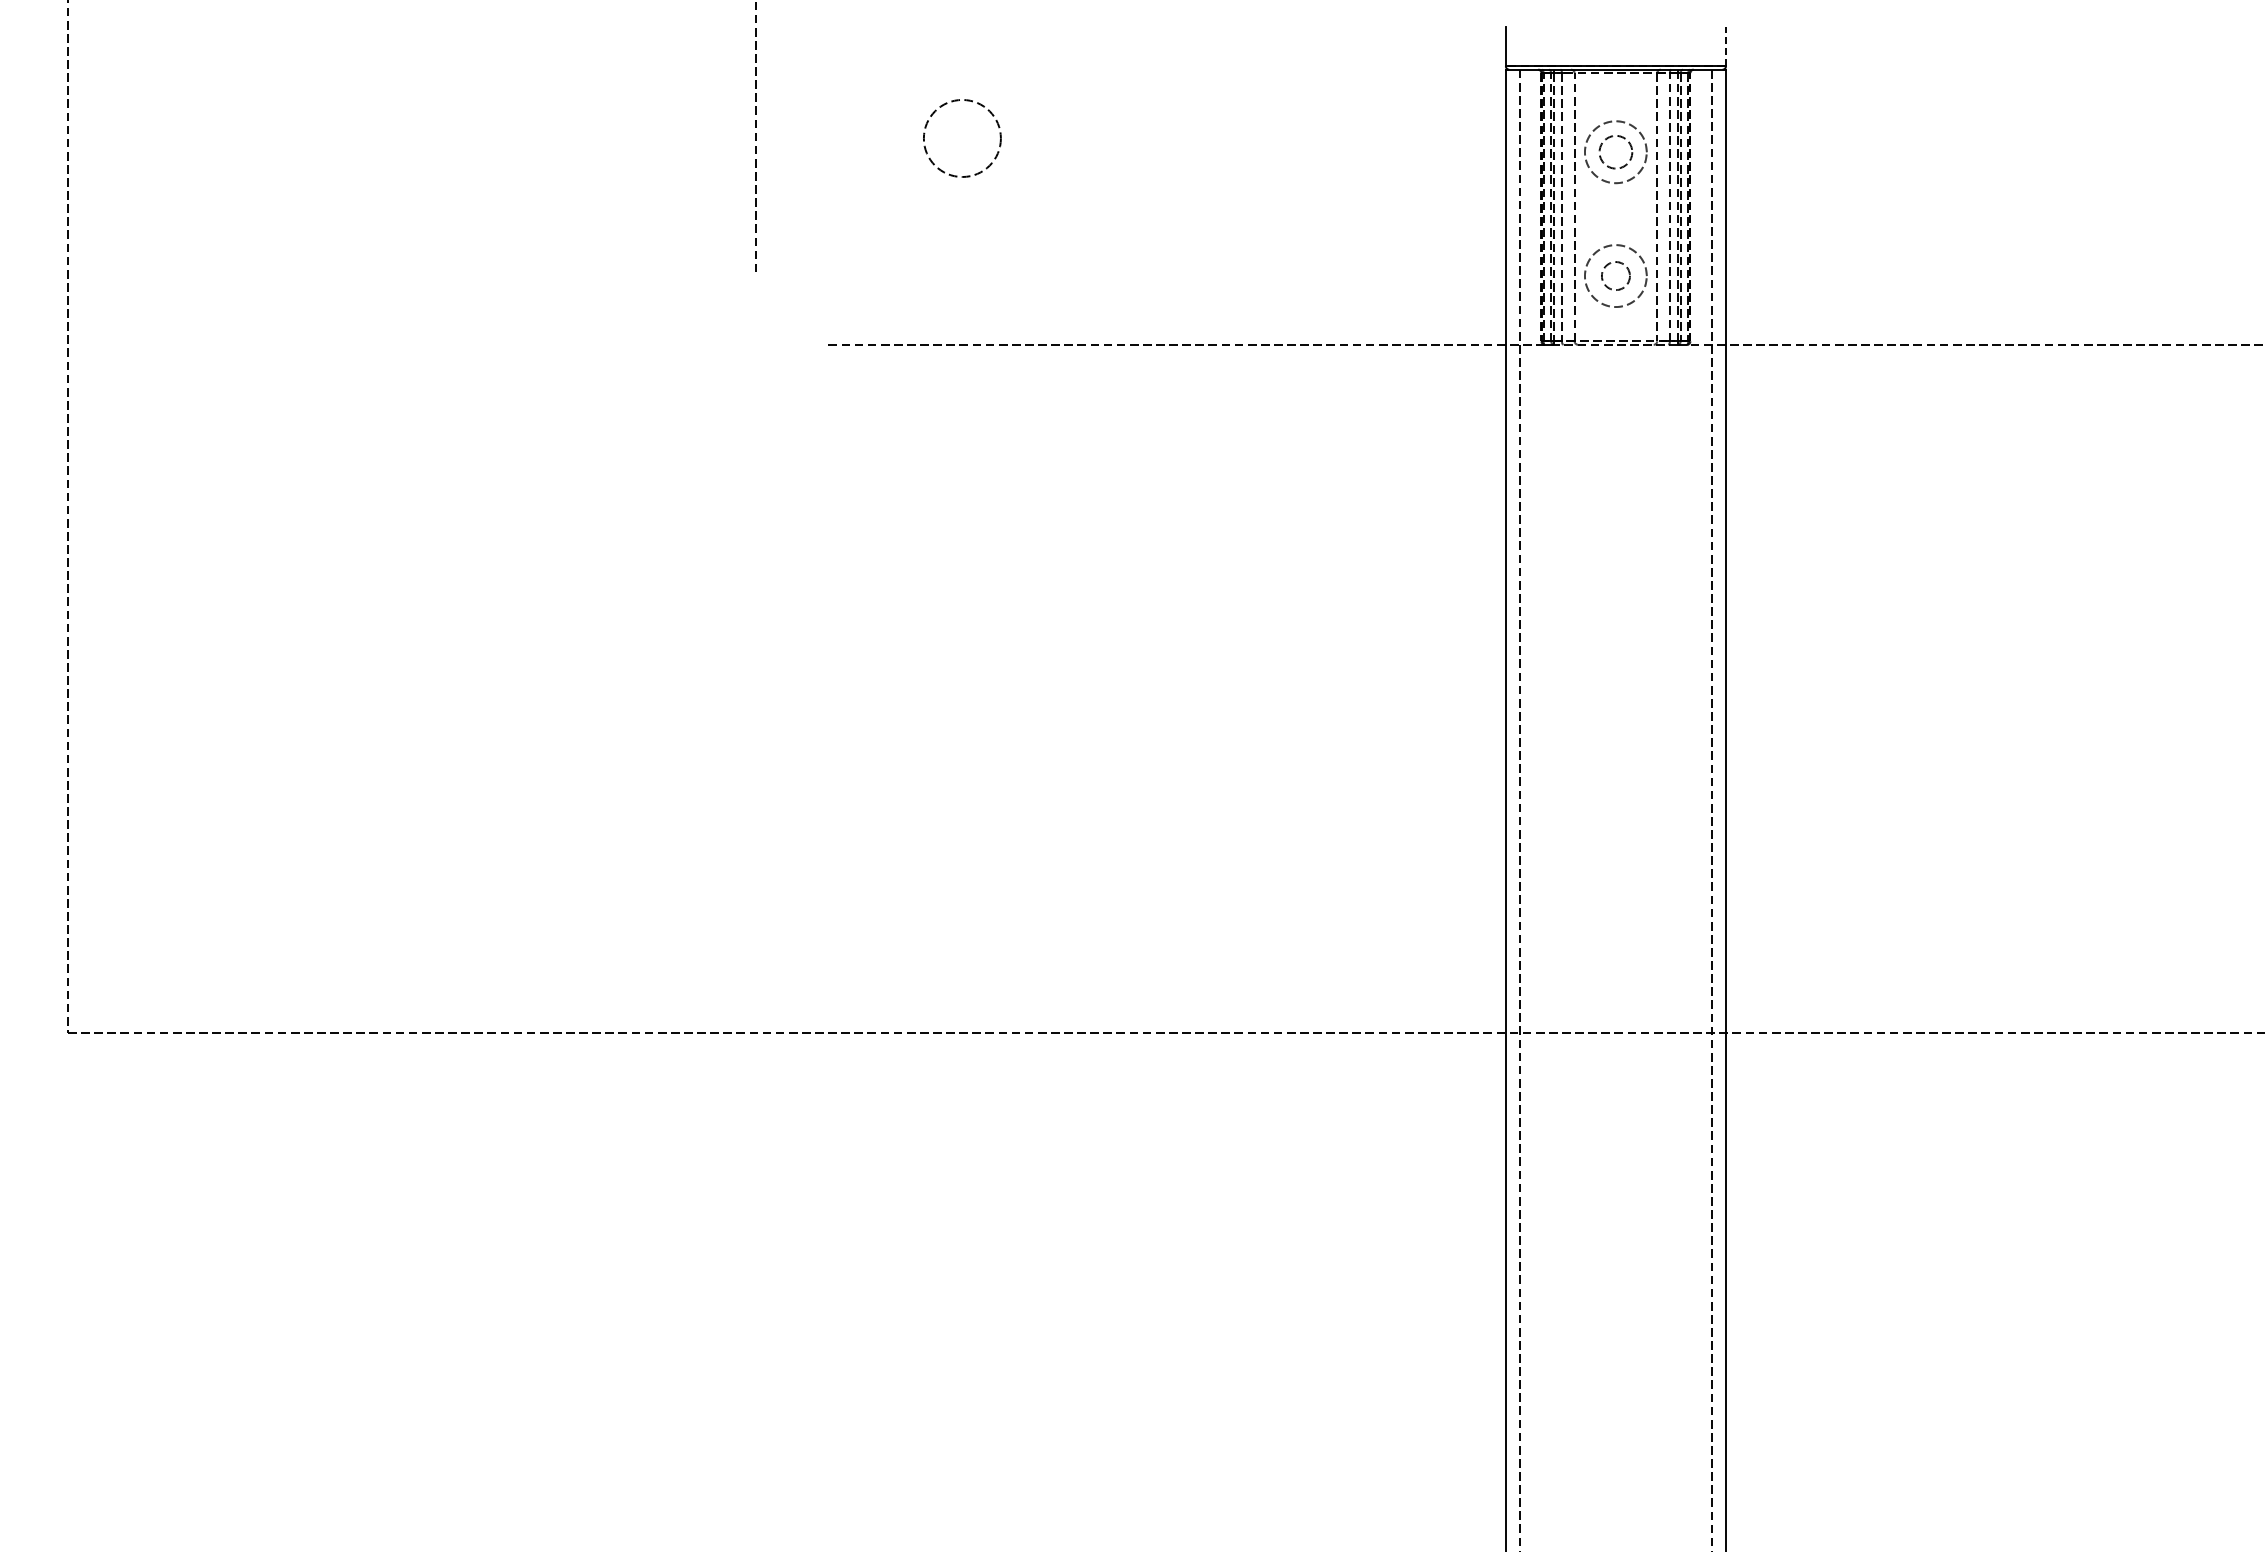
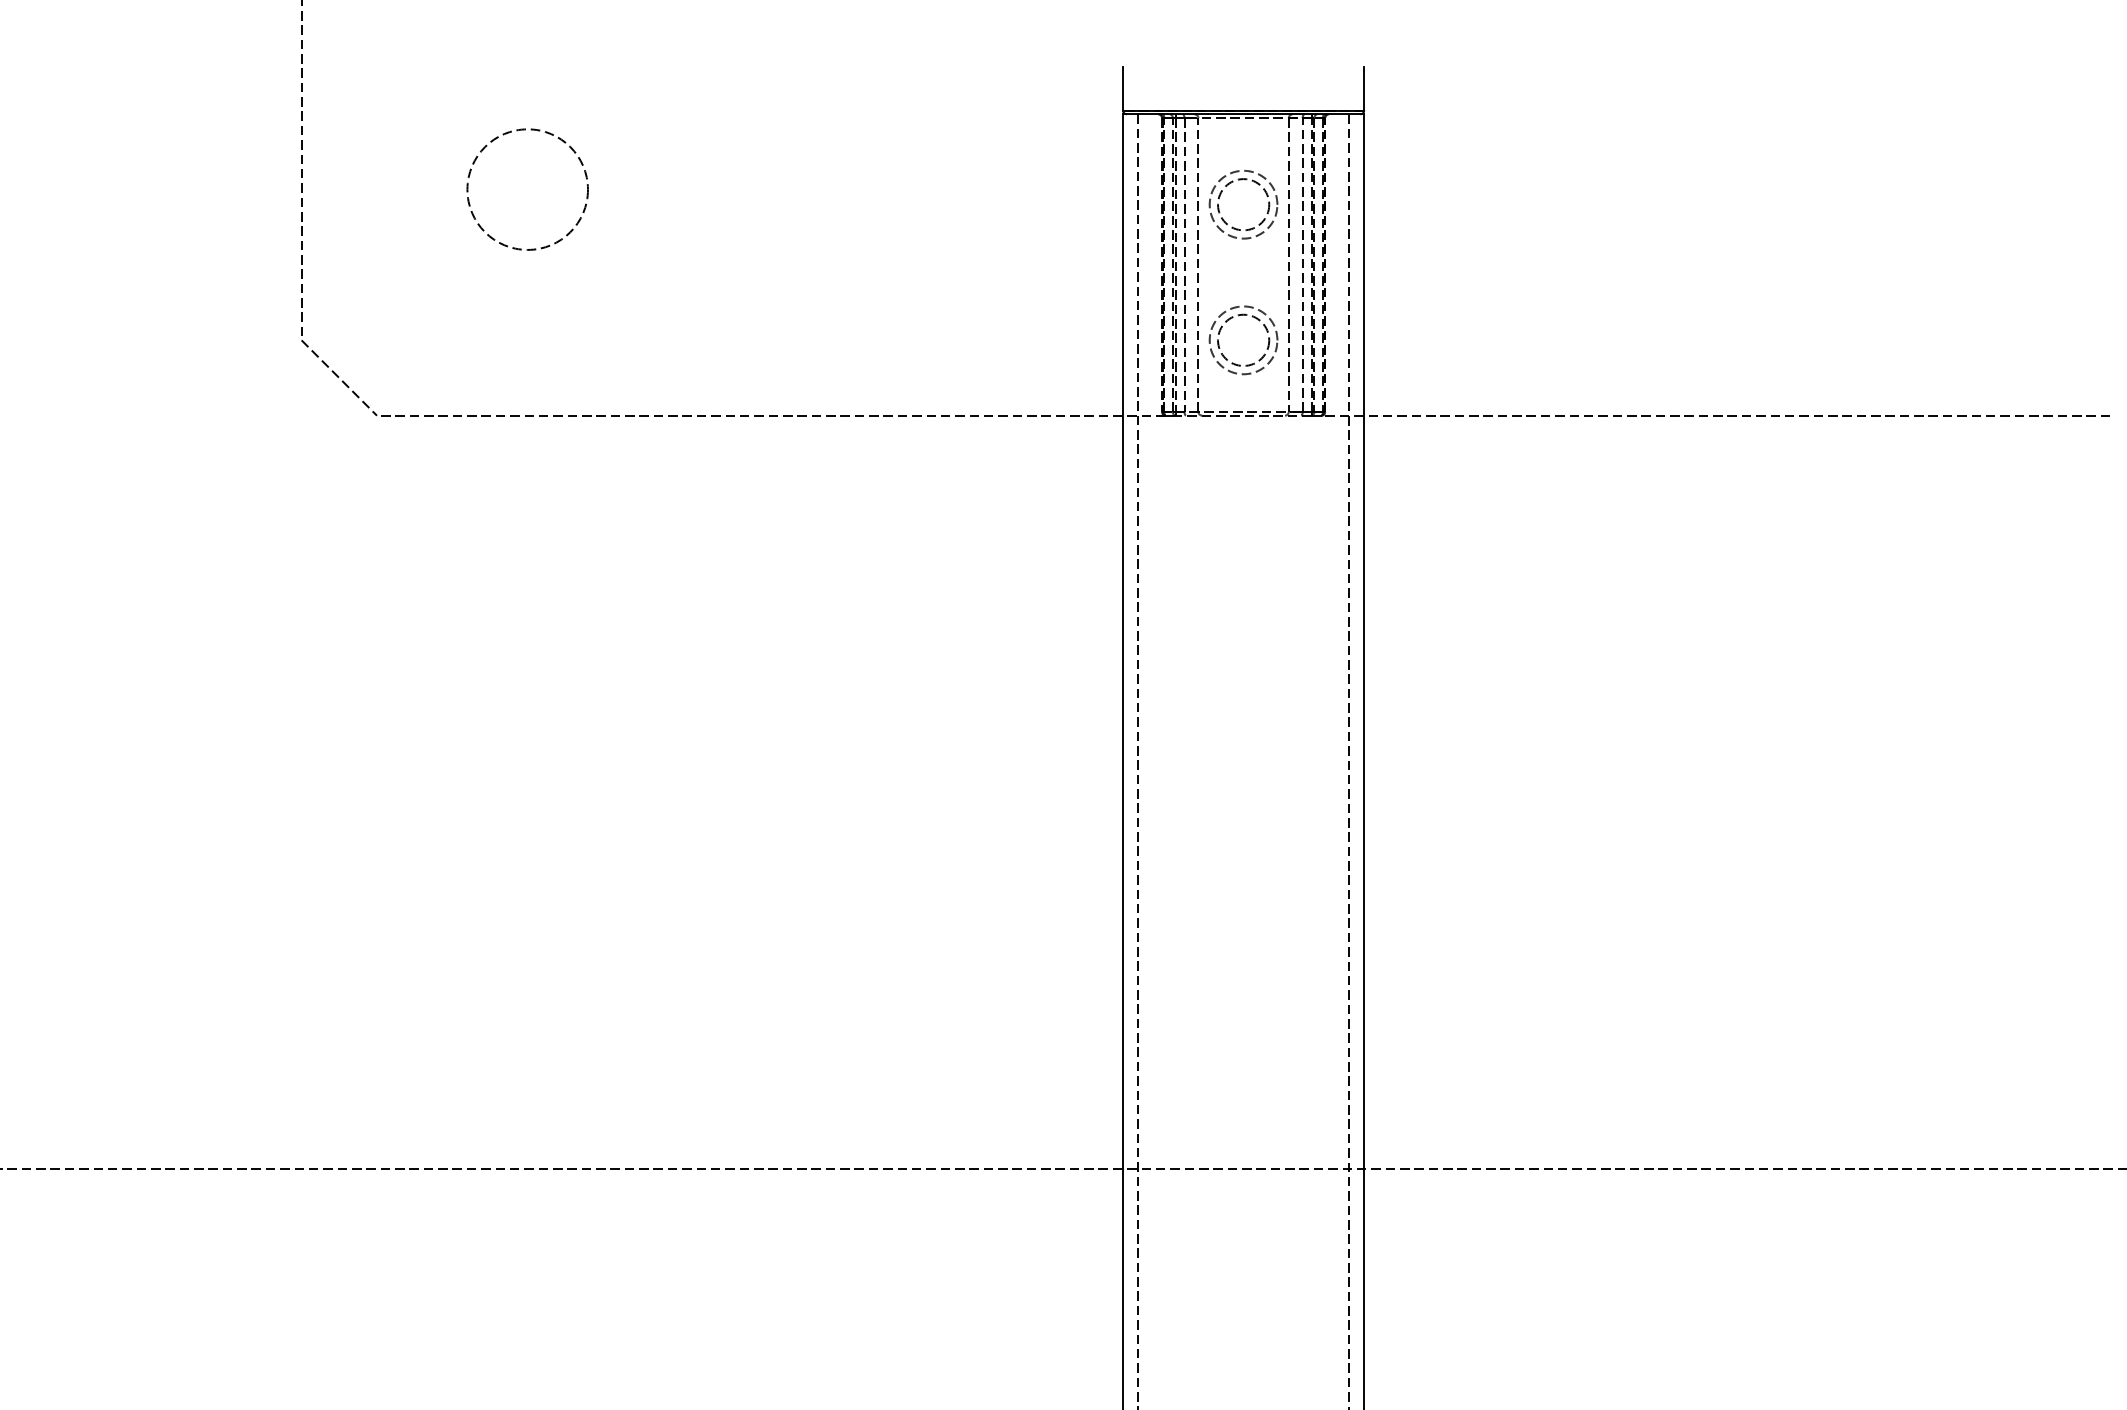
line: (1726, 46) -> (1364, 88), dashed -> solid
circle: (962, 138) -> (527, 189), size x1.43
circle: (1615, 151) -> (1243, 203), size x1.43
circle: (1615, 275) -> (1243, 339), size x1.67
line: (789, 310) -> (338, 378), added

